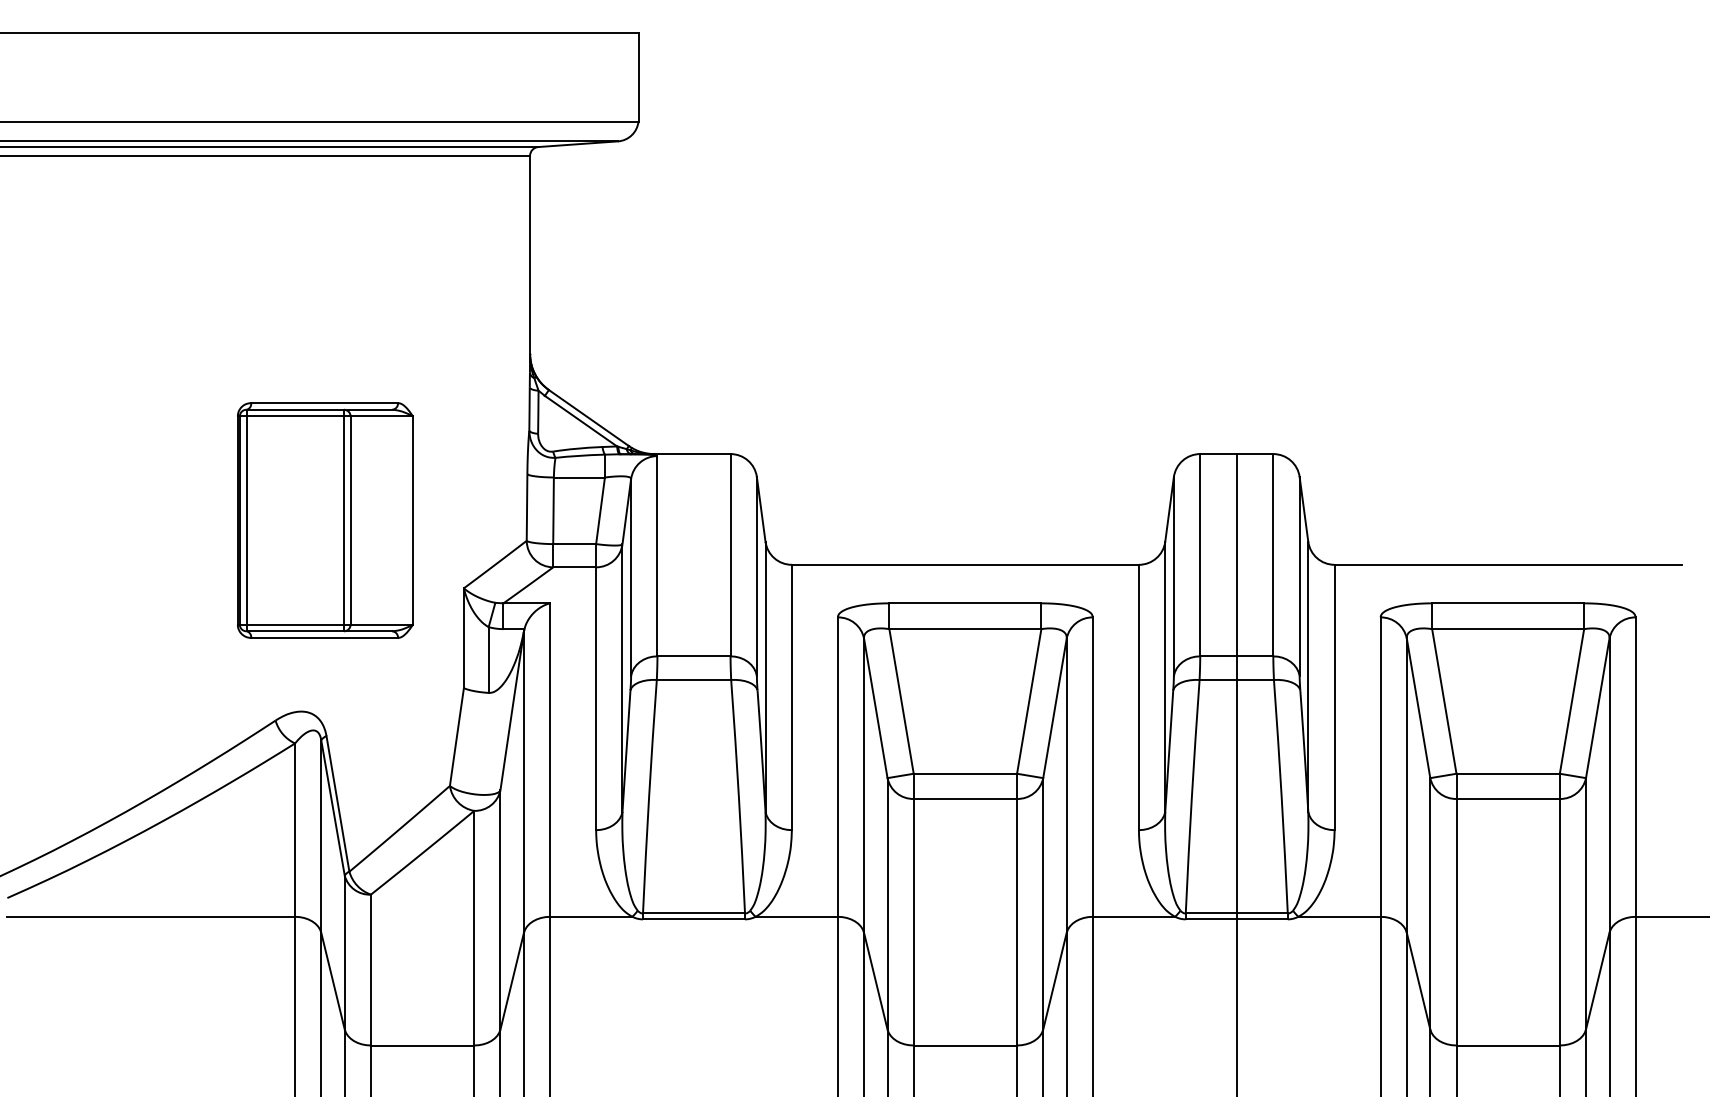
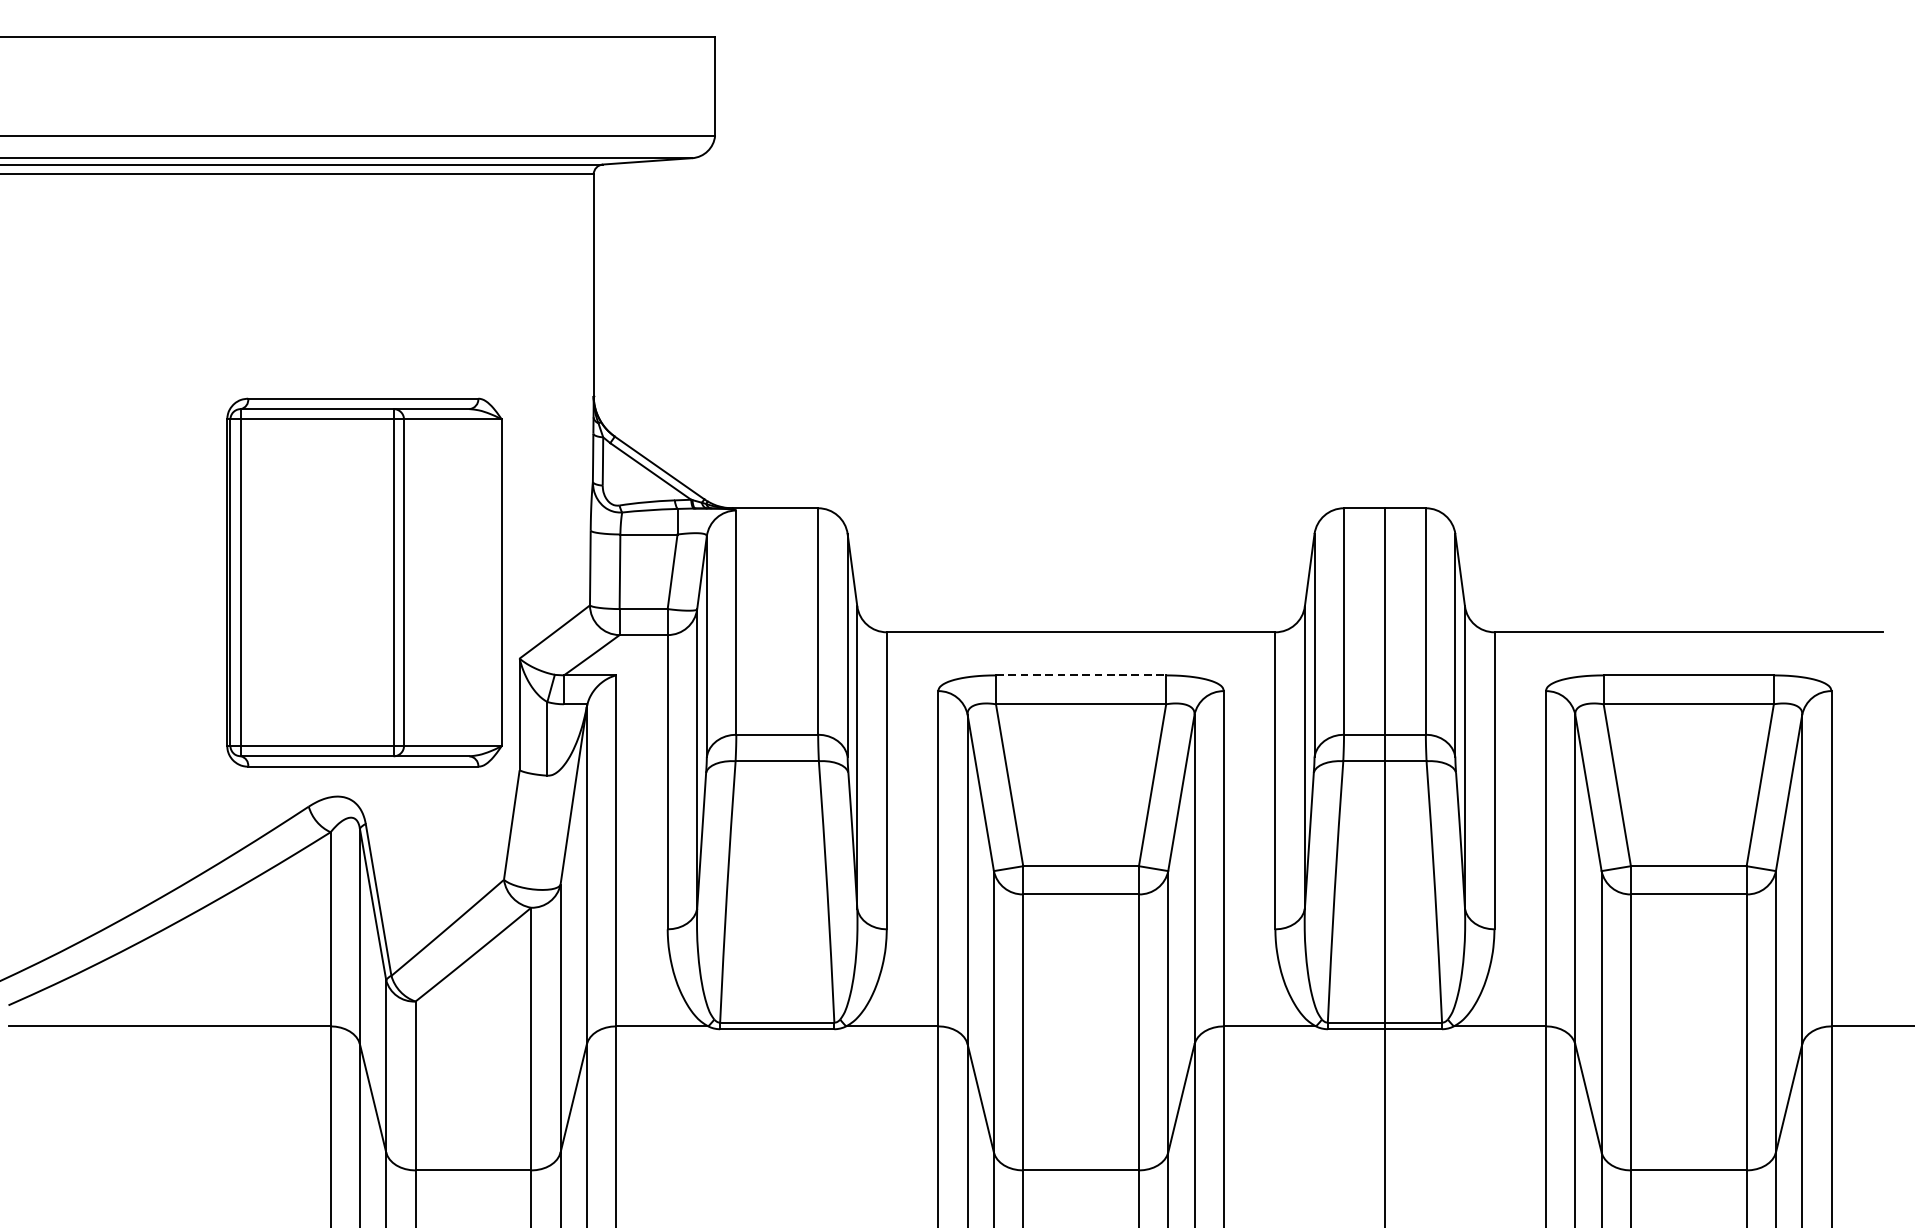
part: (325, 520) -> (364, 582), size x1.4
line: (965, 603) -> (1081, 675), solid -> dashed

